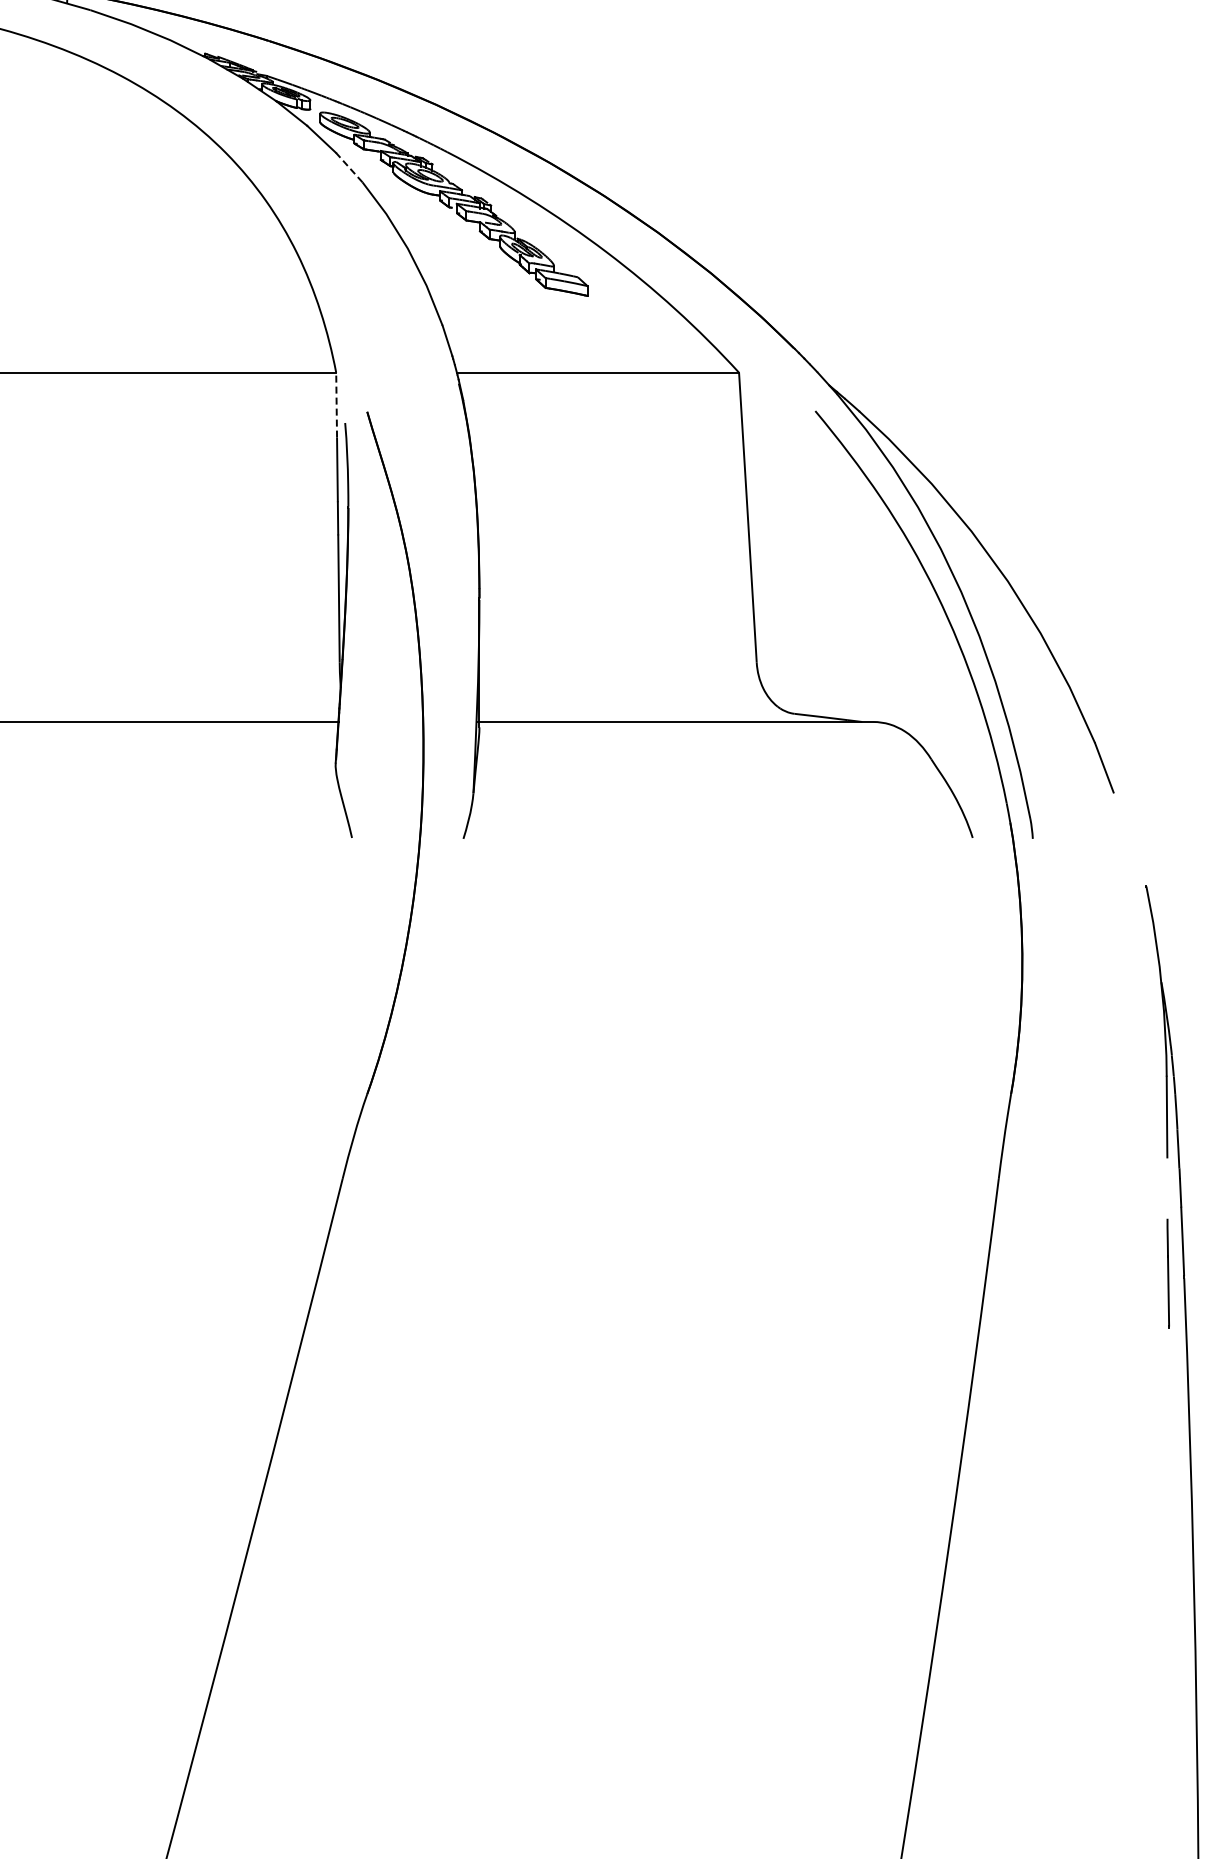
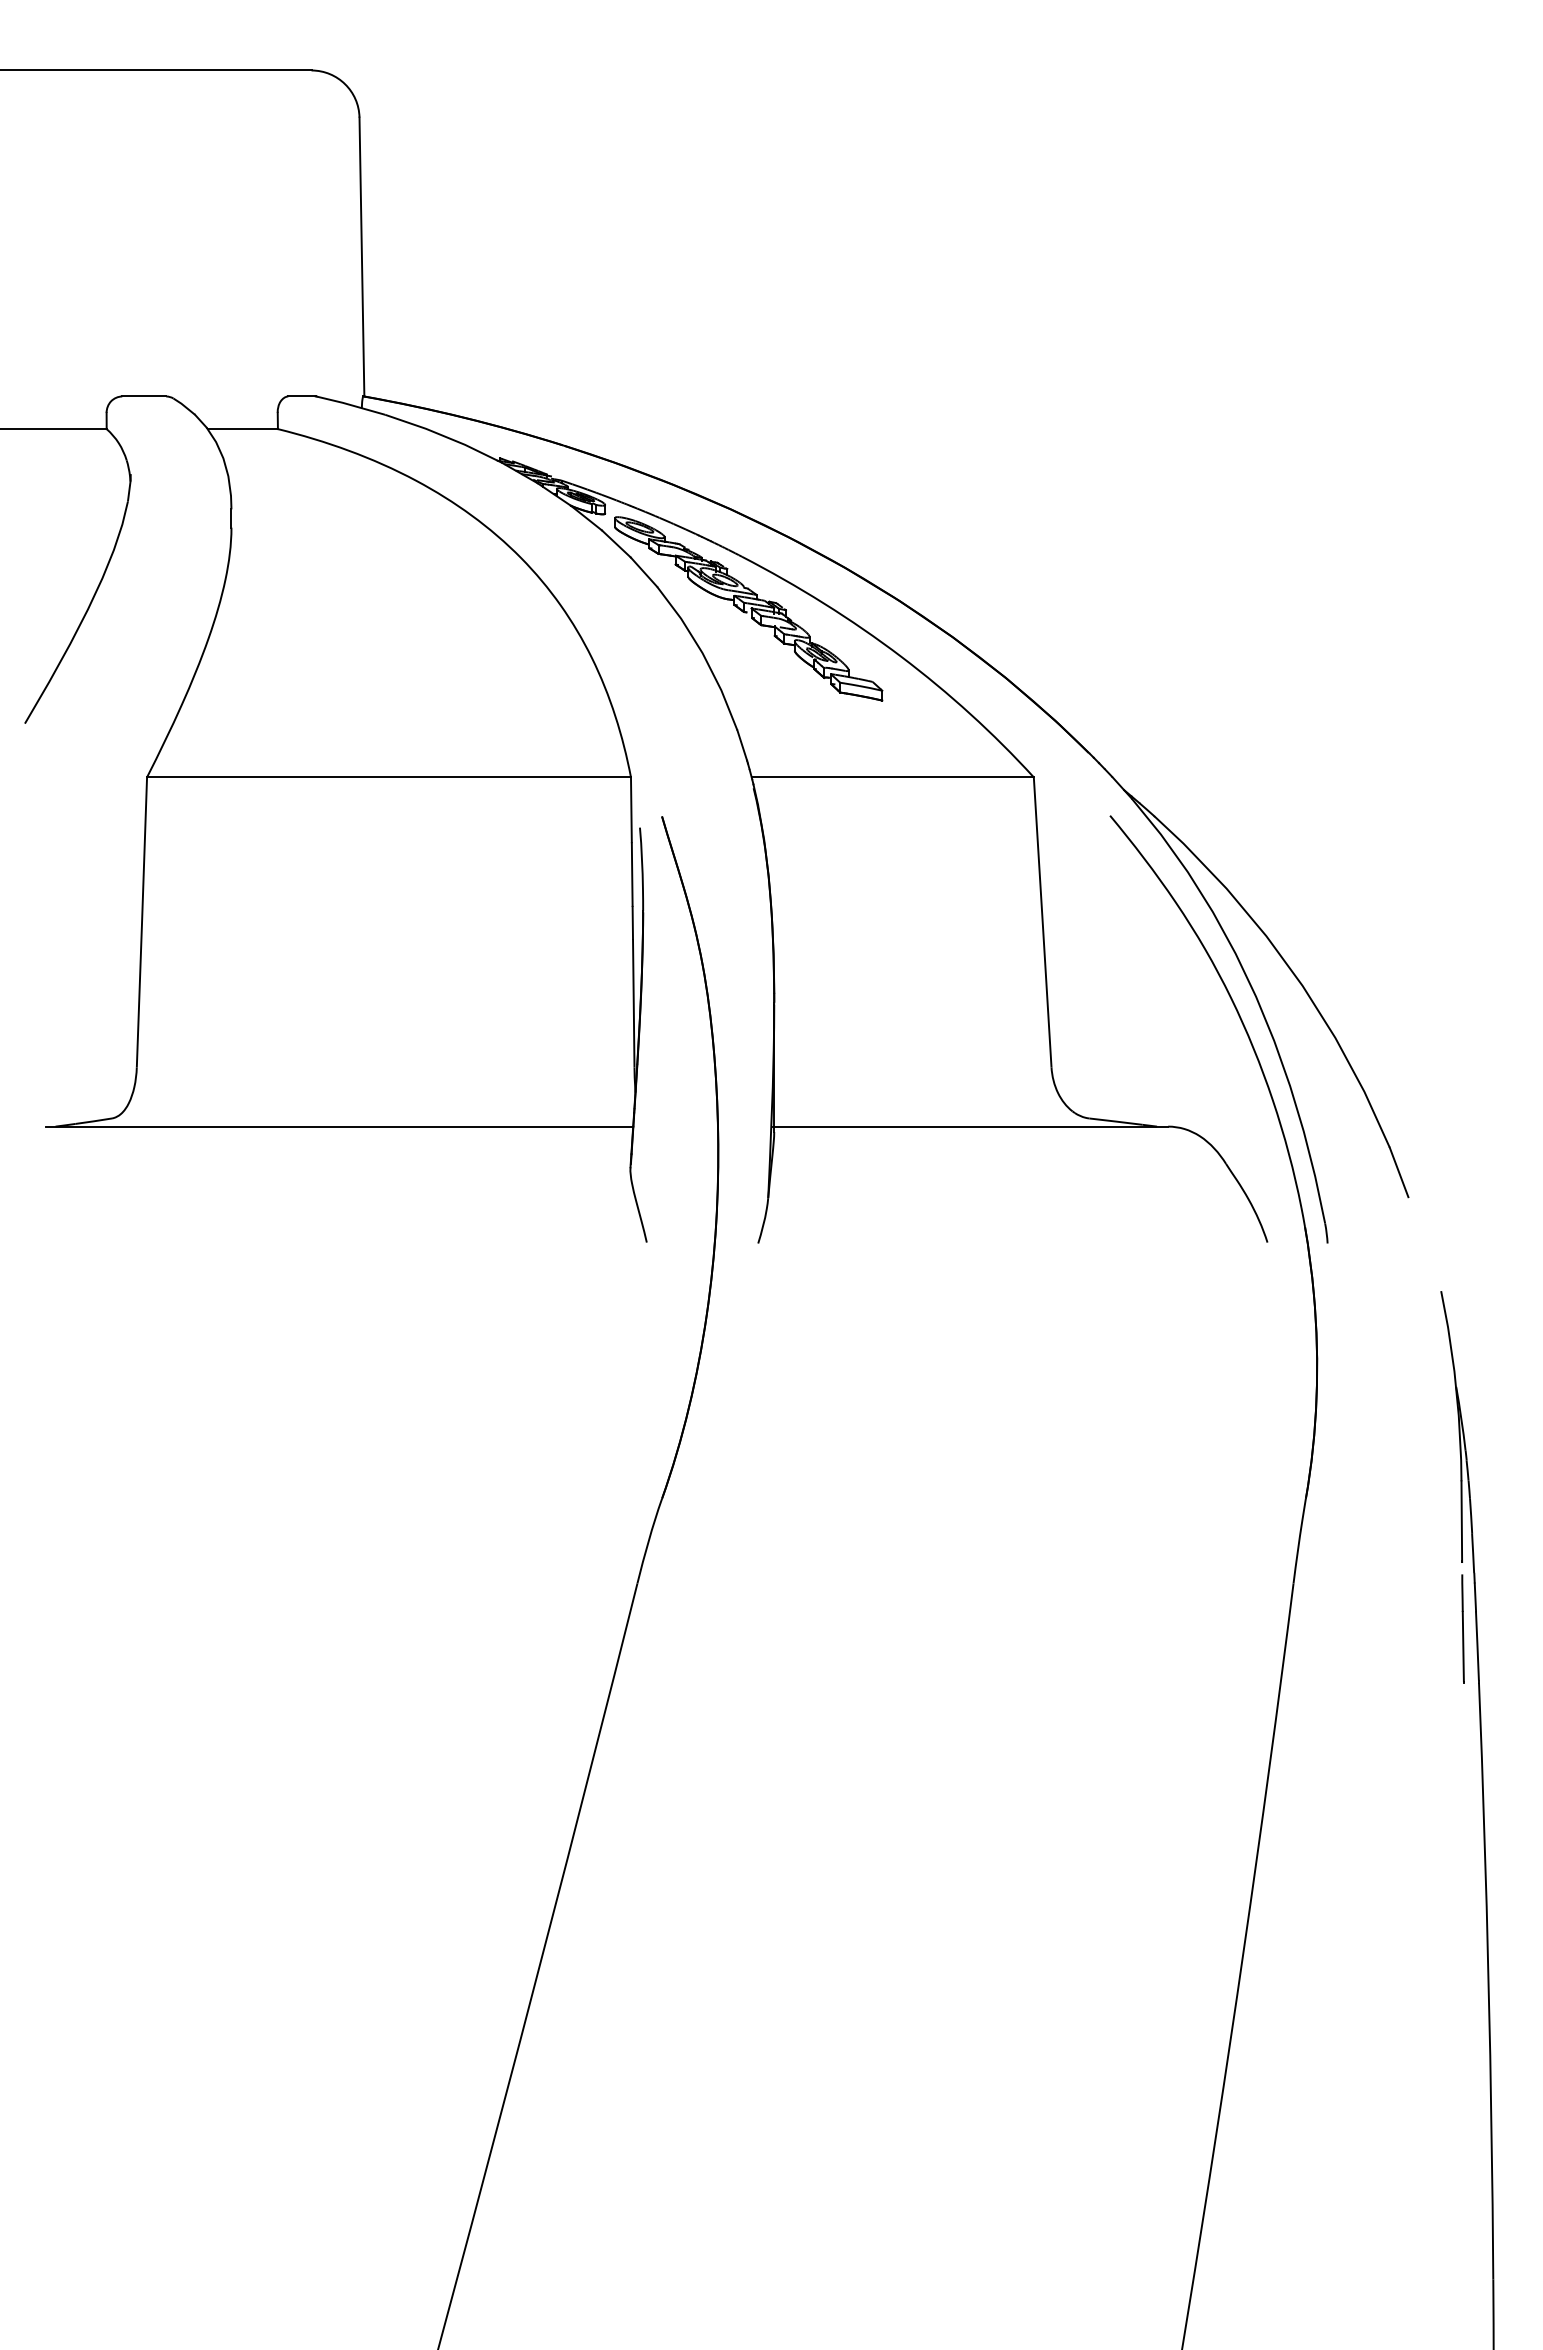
line: (349, 167) -> (644, 572), dashed -> solid
line: (336, 404) -> (631, 809), dashed -> solid
line: (1167, 1272) -> (1462, 1628), moved

